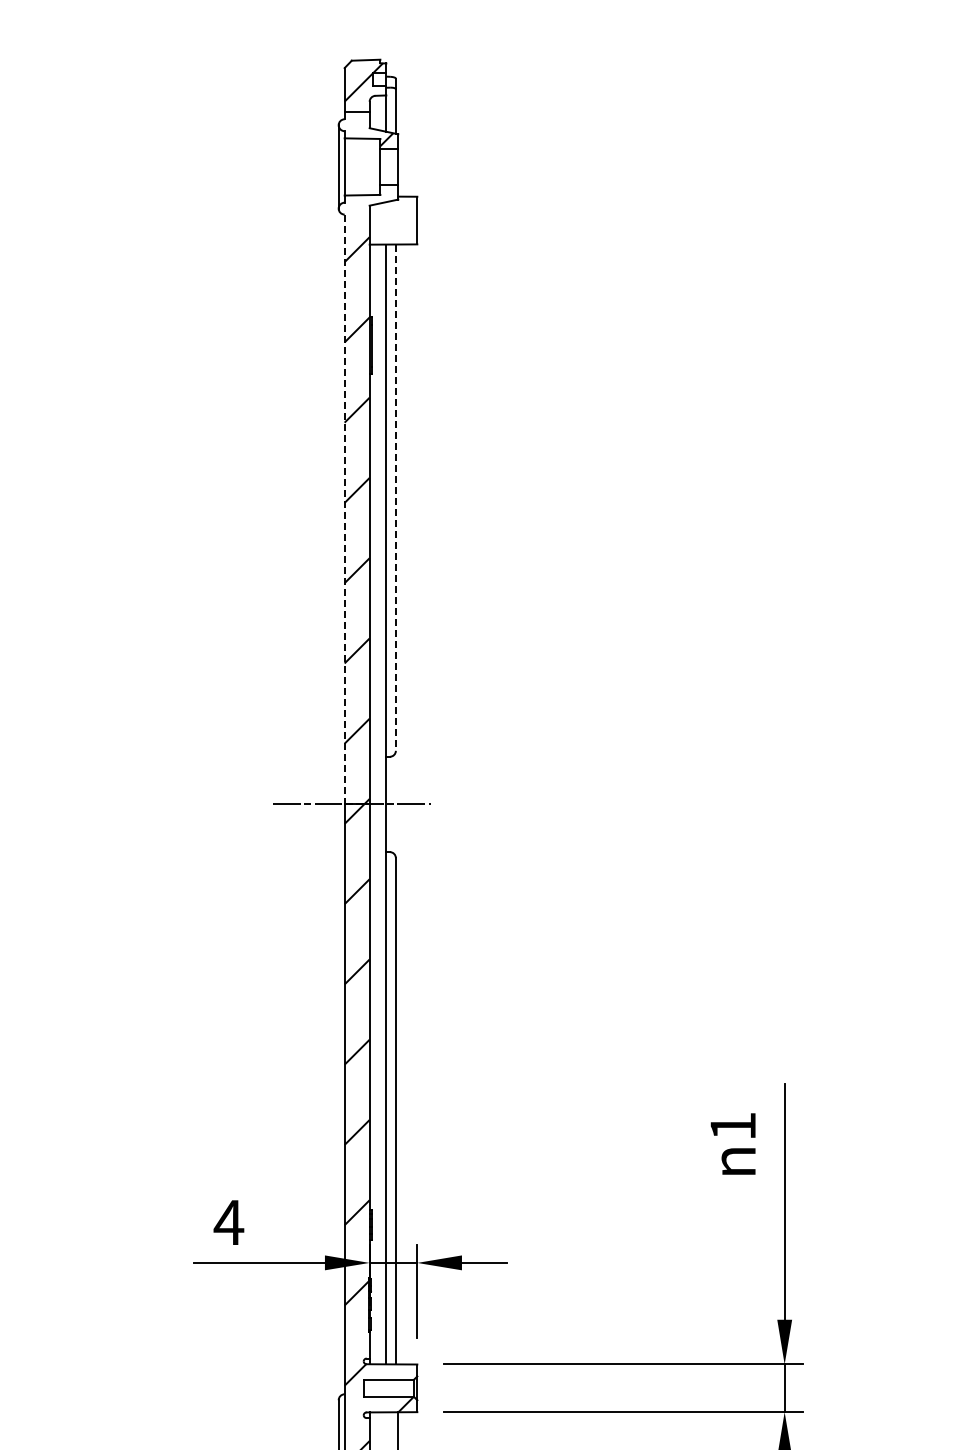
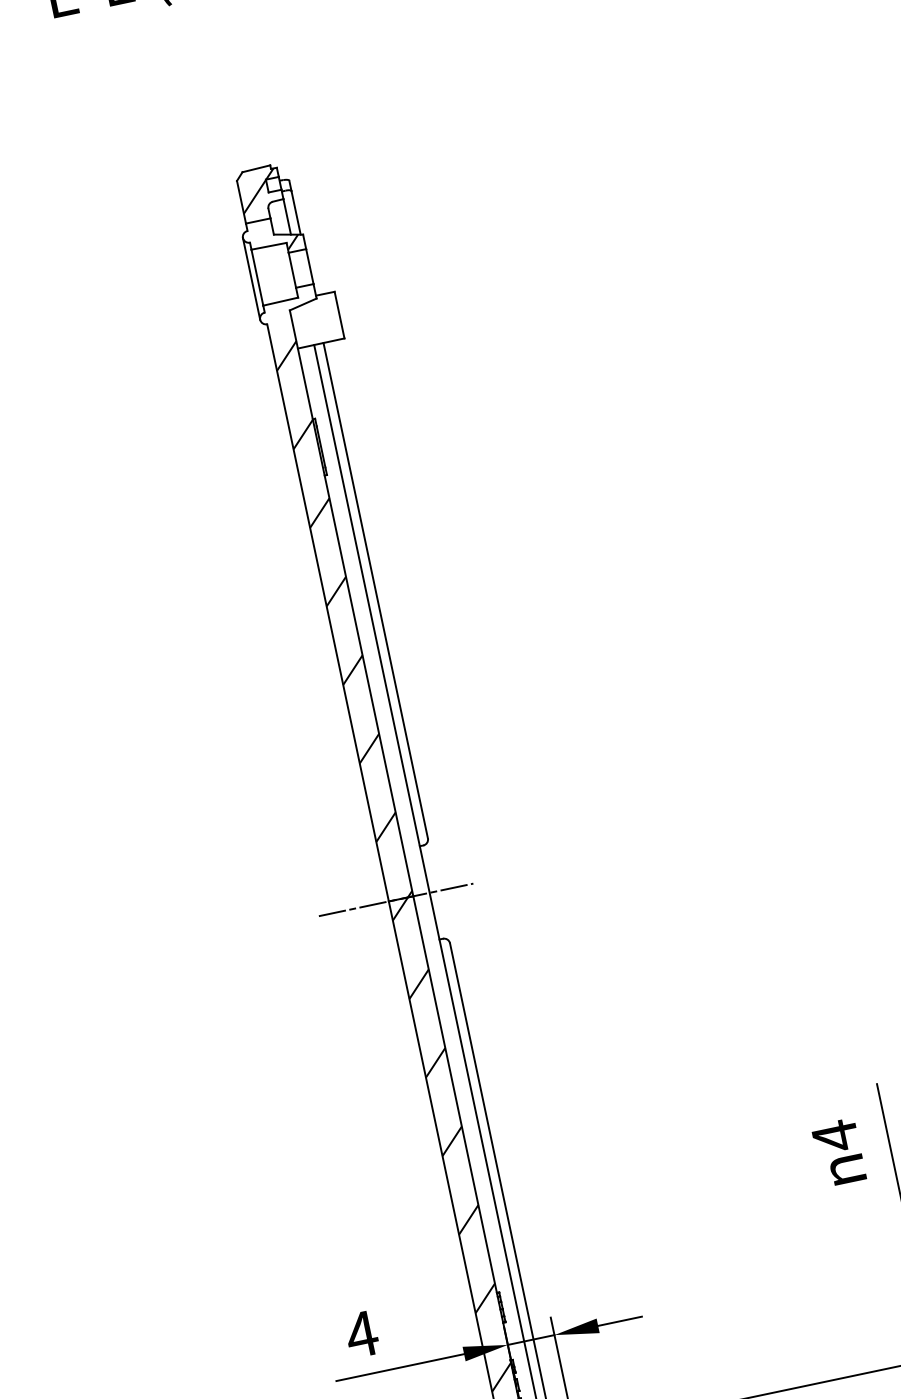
line: (395, 498) -> (375, 591), dashed -> solid
line: (344, 509) -> (327, 612), dashed -> solid
text: (732, 1126) -> (834, 1136), 1 -> 4

